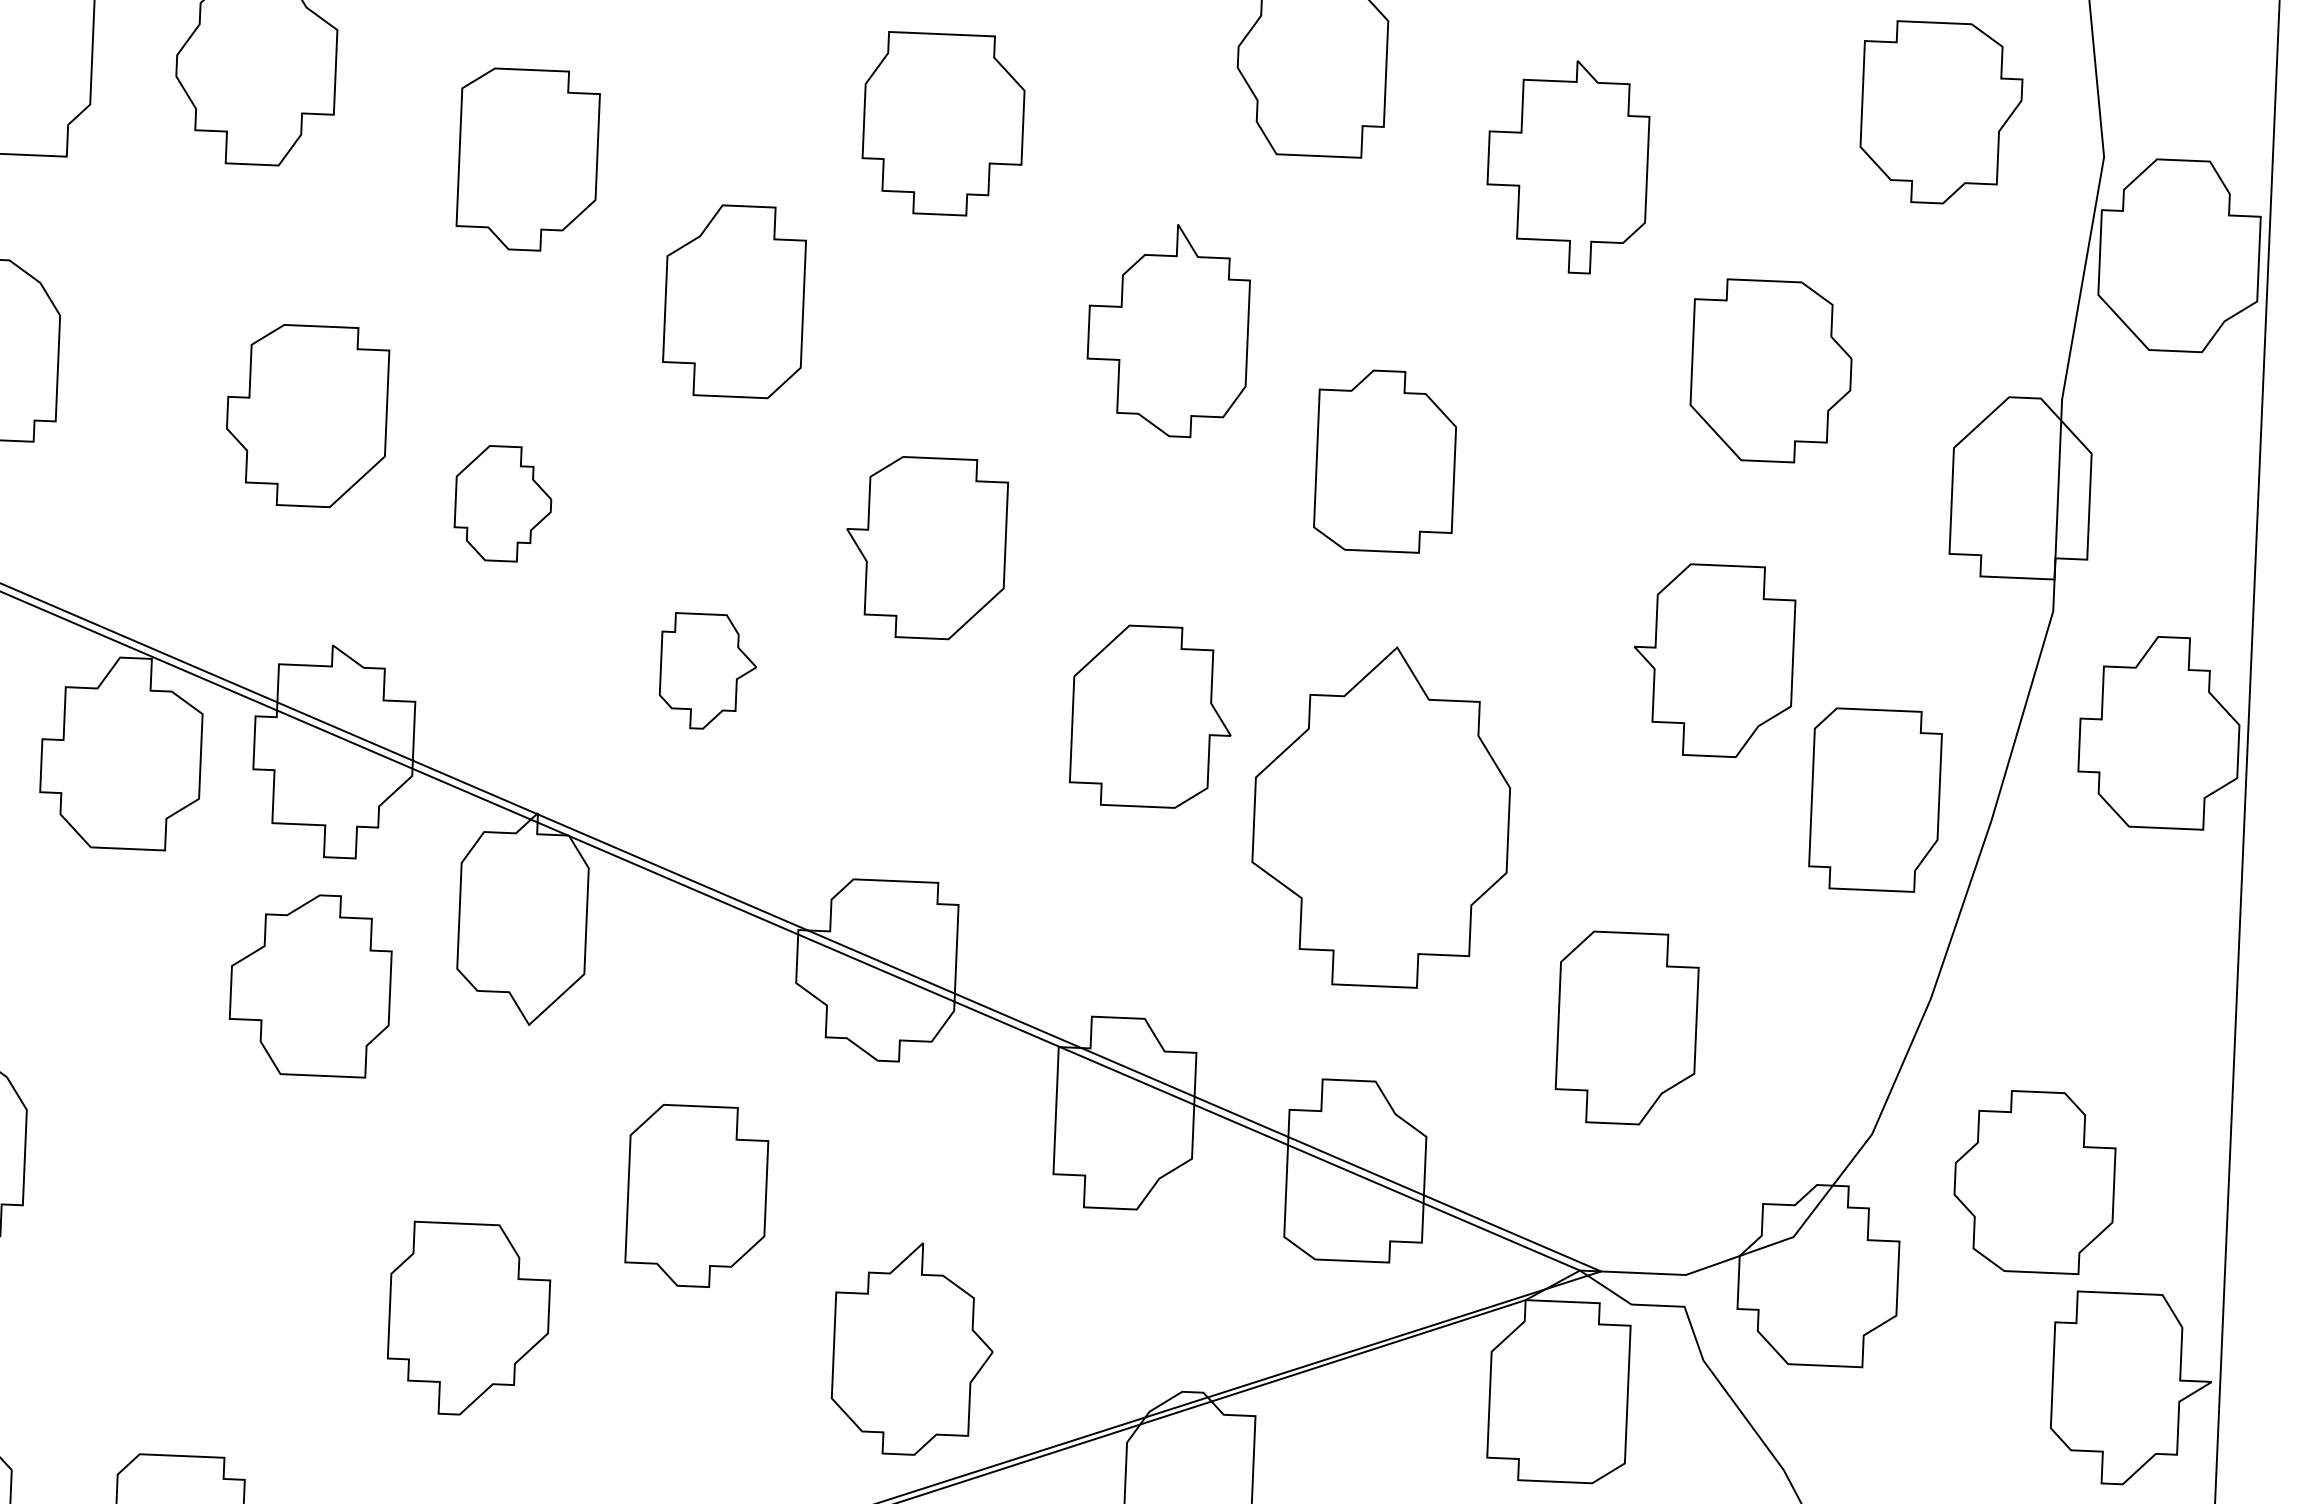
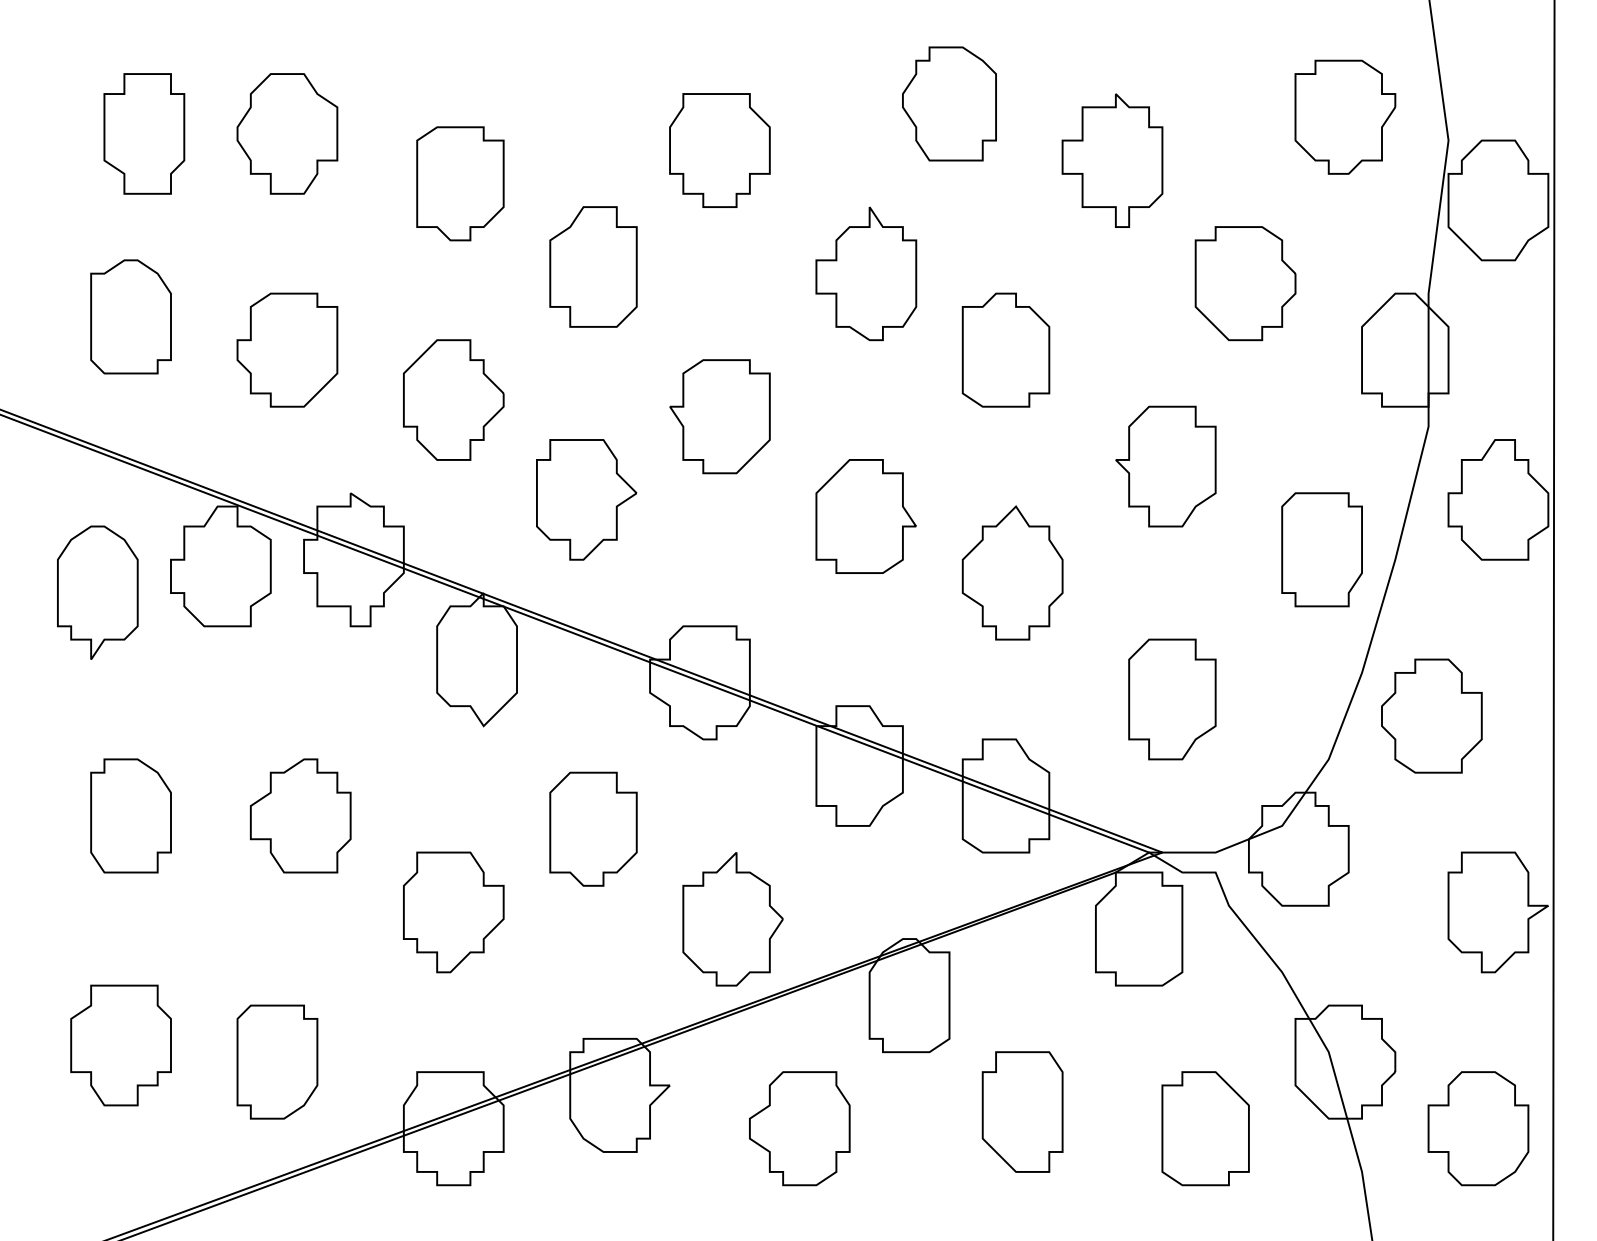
part: (307, 414) -> (287, 349), moved
part: (502, 502) -> (453, 399), size x1.67
part: (1712, 660) -> (1165, 466), moved
part: (707, 670) -> (586, 499), size x1.67
part: (1381, 815) -> (1012, 572), size x0.62
part: (310, 984) -> (300, 815), moved
part: (2034, 1181) -> (1431, 715), moved

